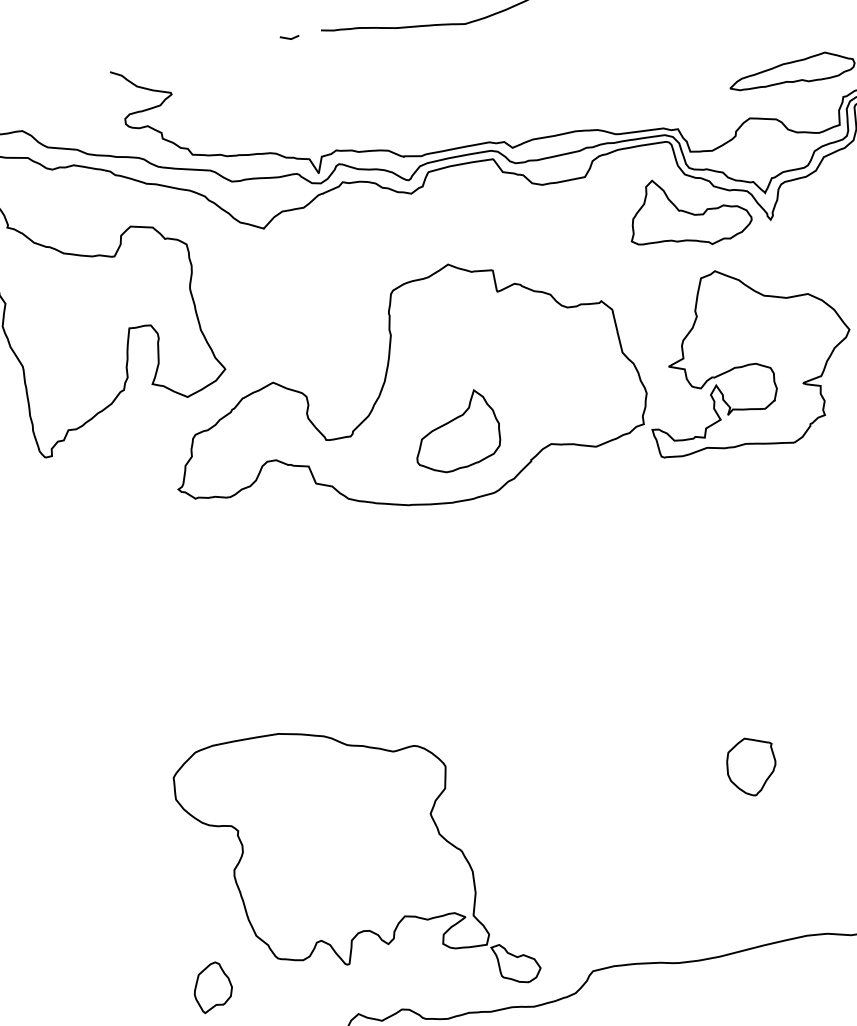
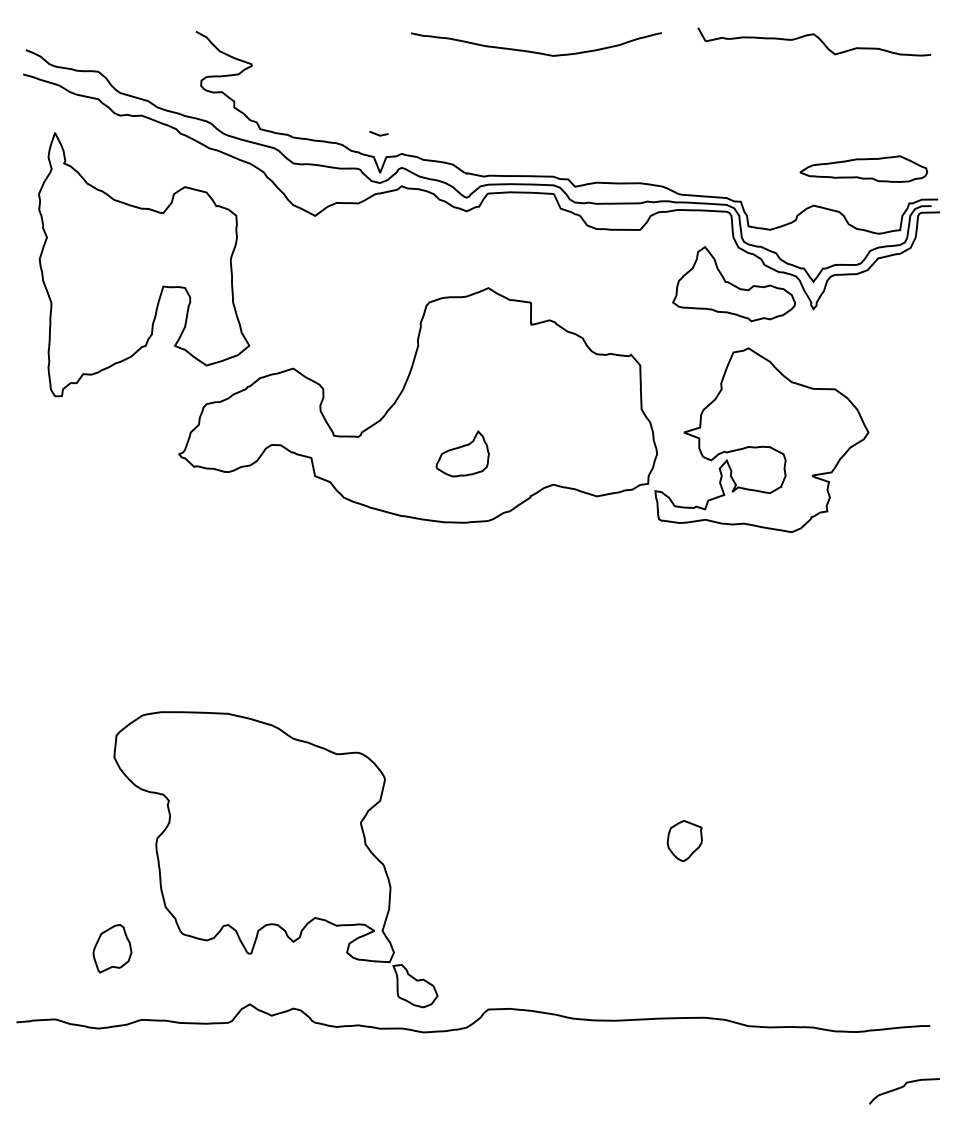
line: (288, 37) -> (377, 133), moved
part: (455, 431) -> (462, 453), size x0.6
part: (751, 766) -> (684, 840), size x0.7

